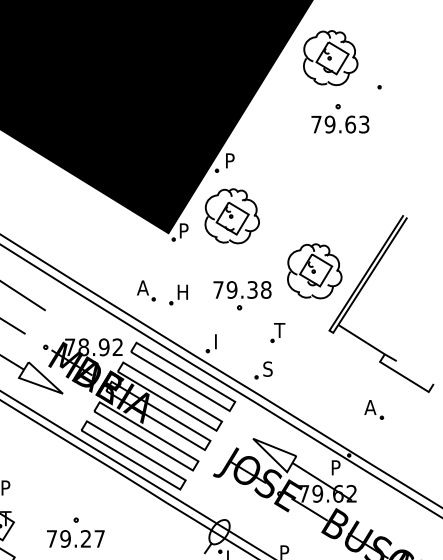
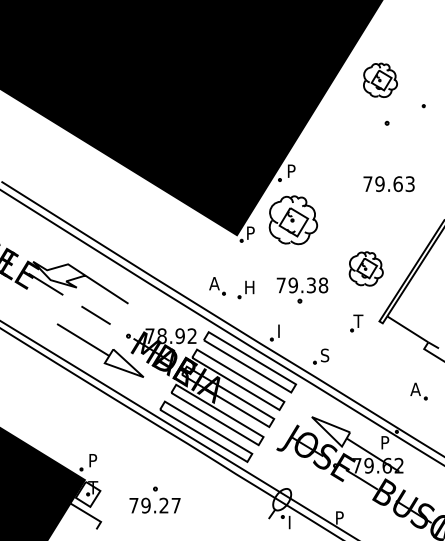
part: (330, 58) -> (380, 80), size x0.7
text: (339, 124) -> (388, 184), moved
part: (313, 270) -> (365, 268), size x0.7
part: (277, 332) -> (356, 323), moved

